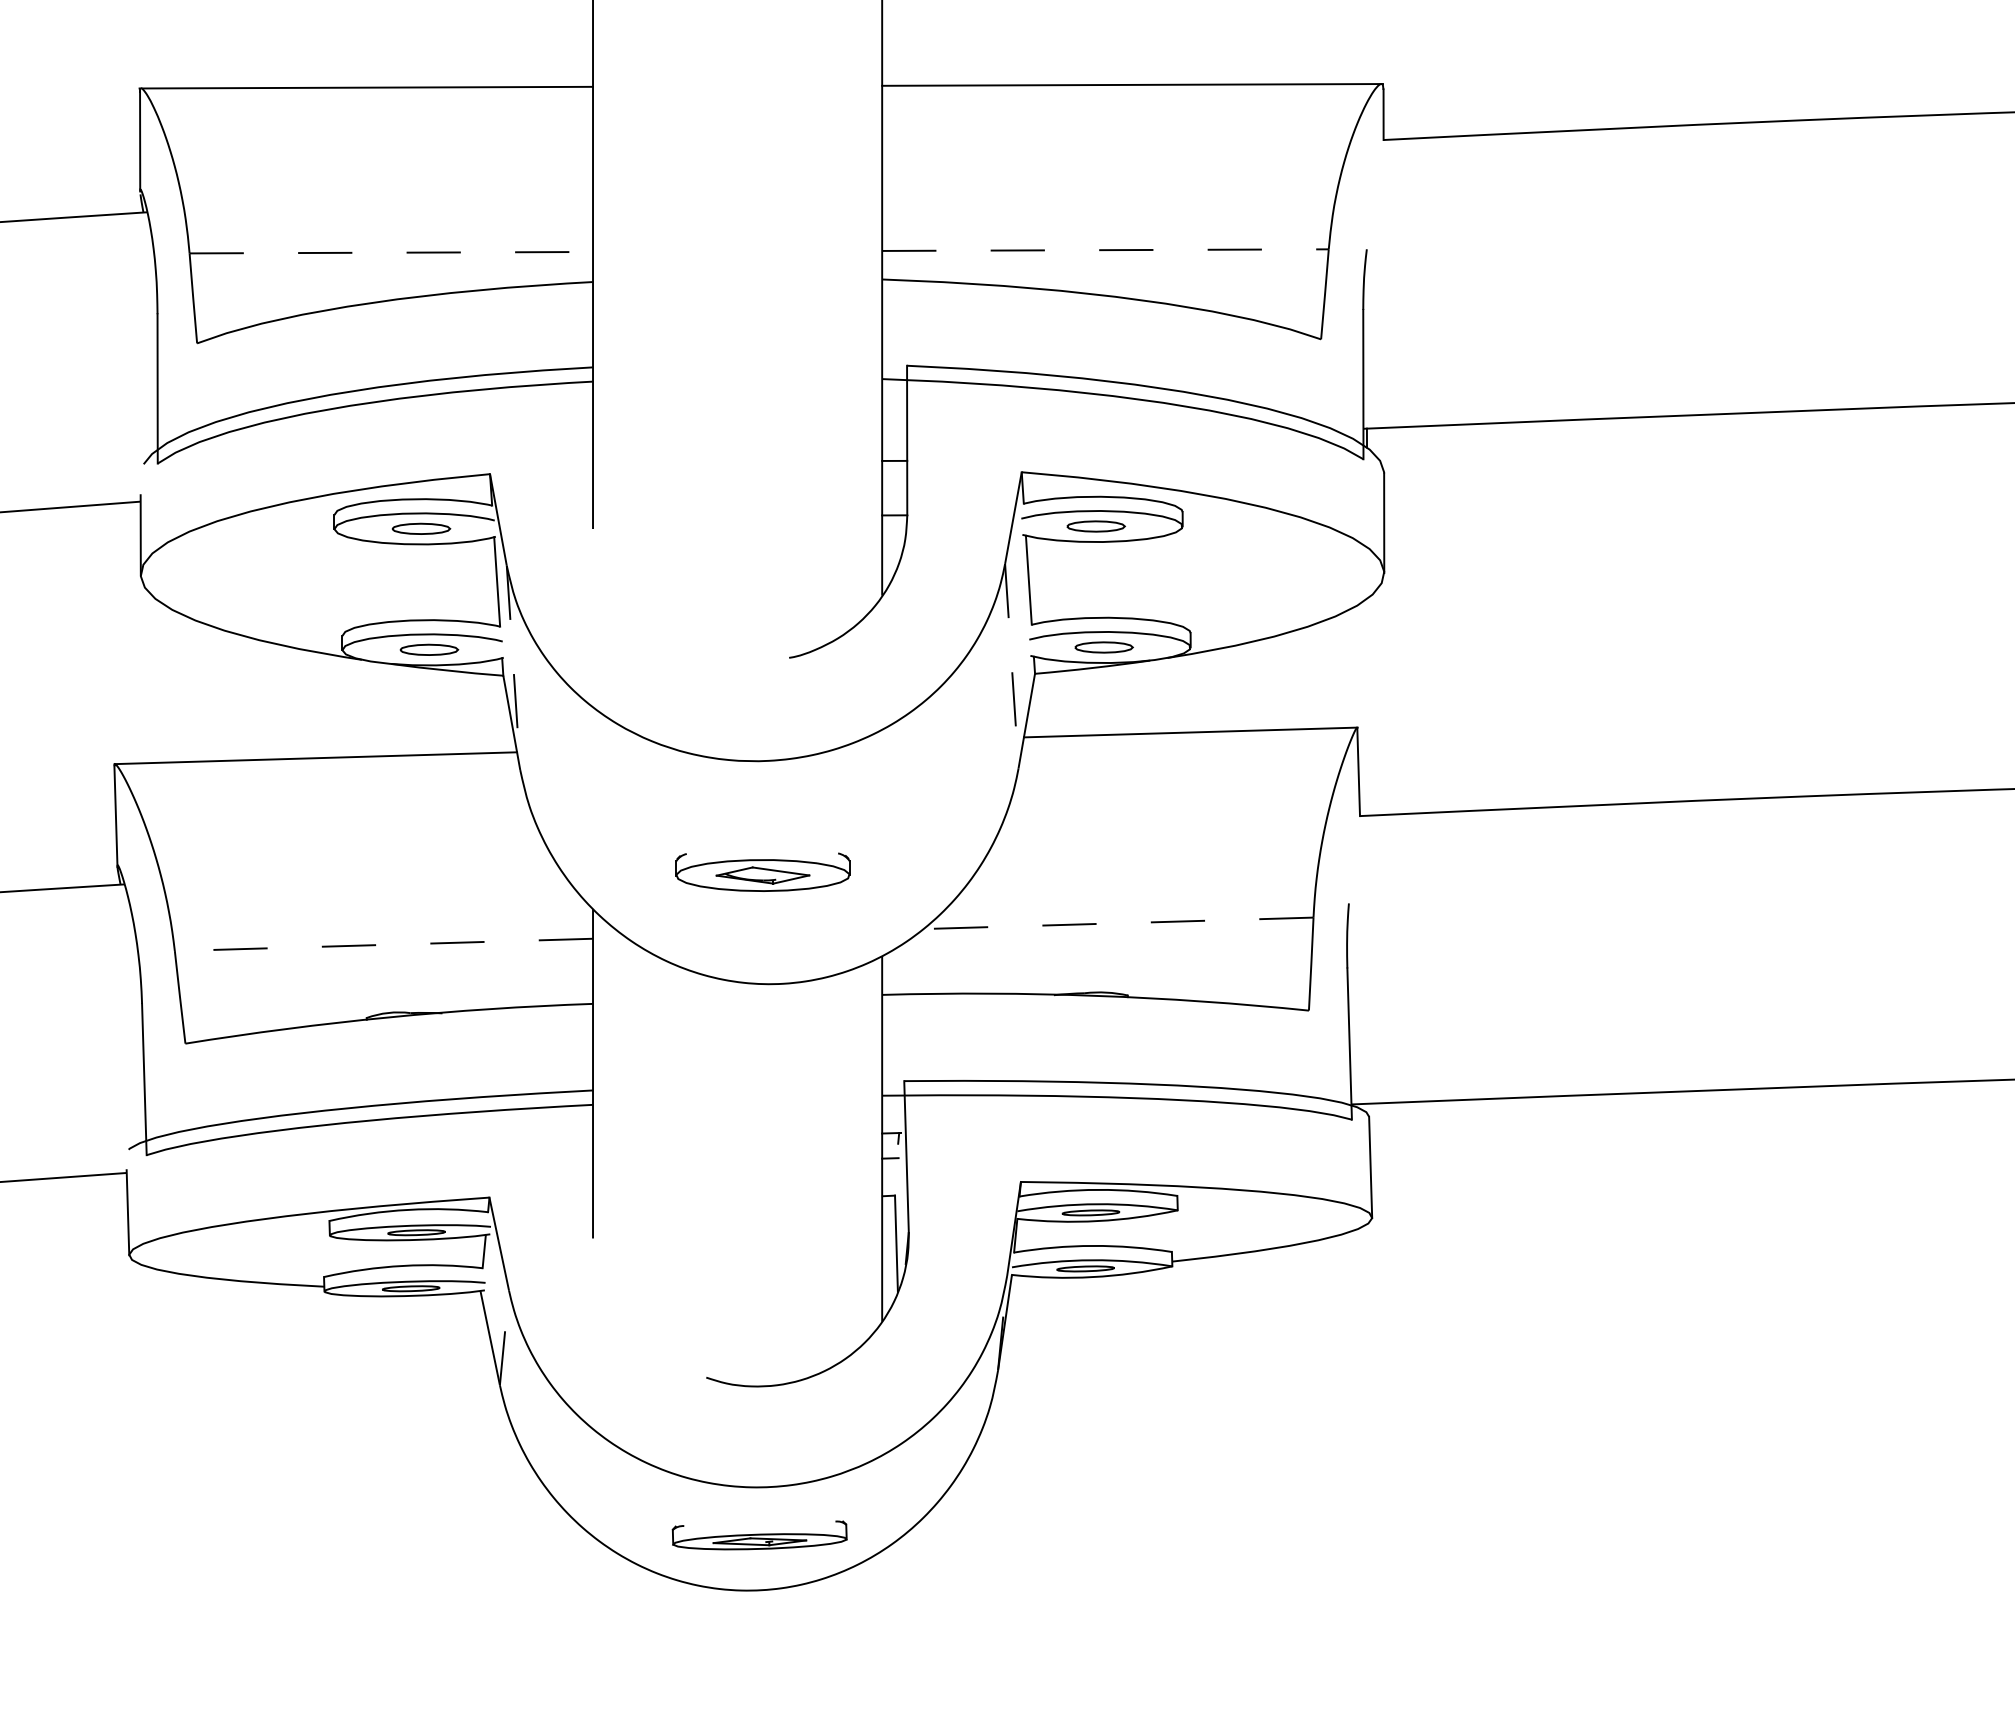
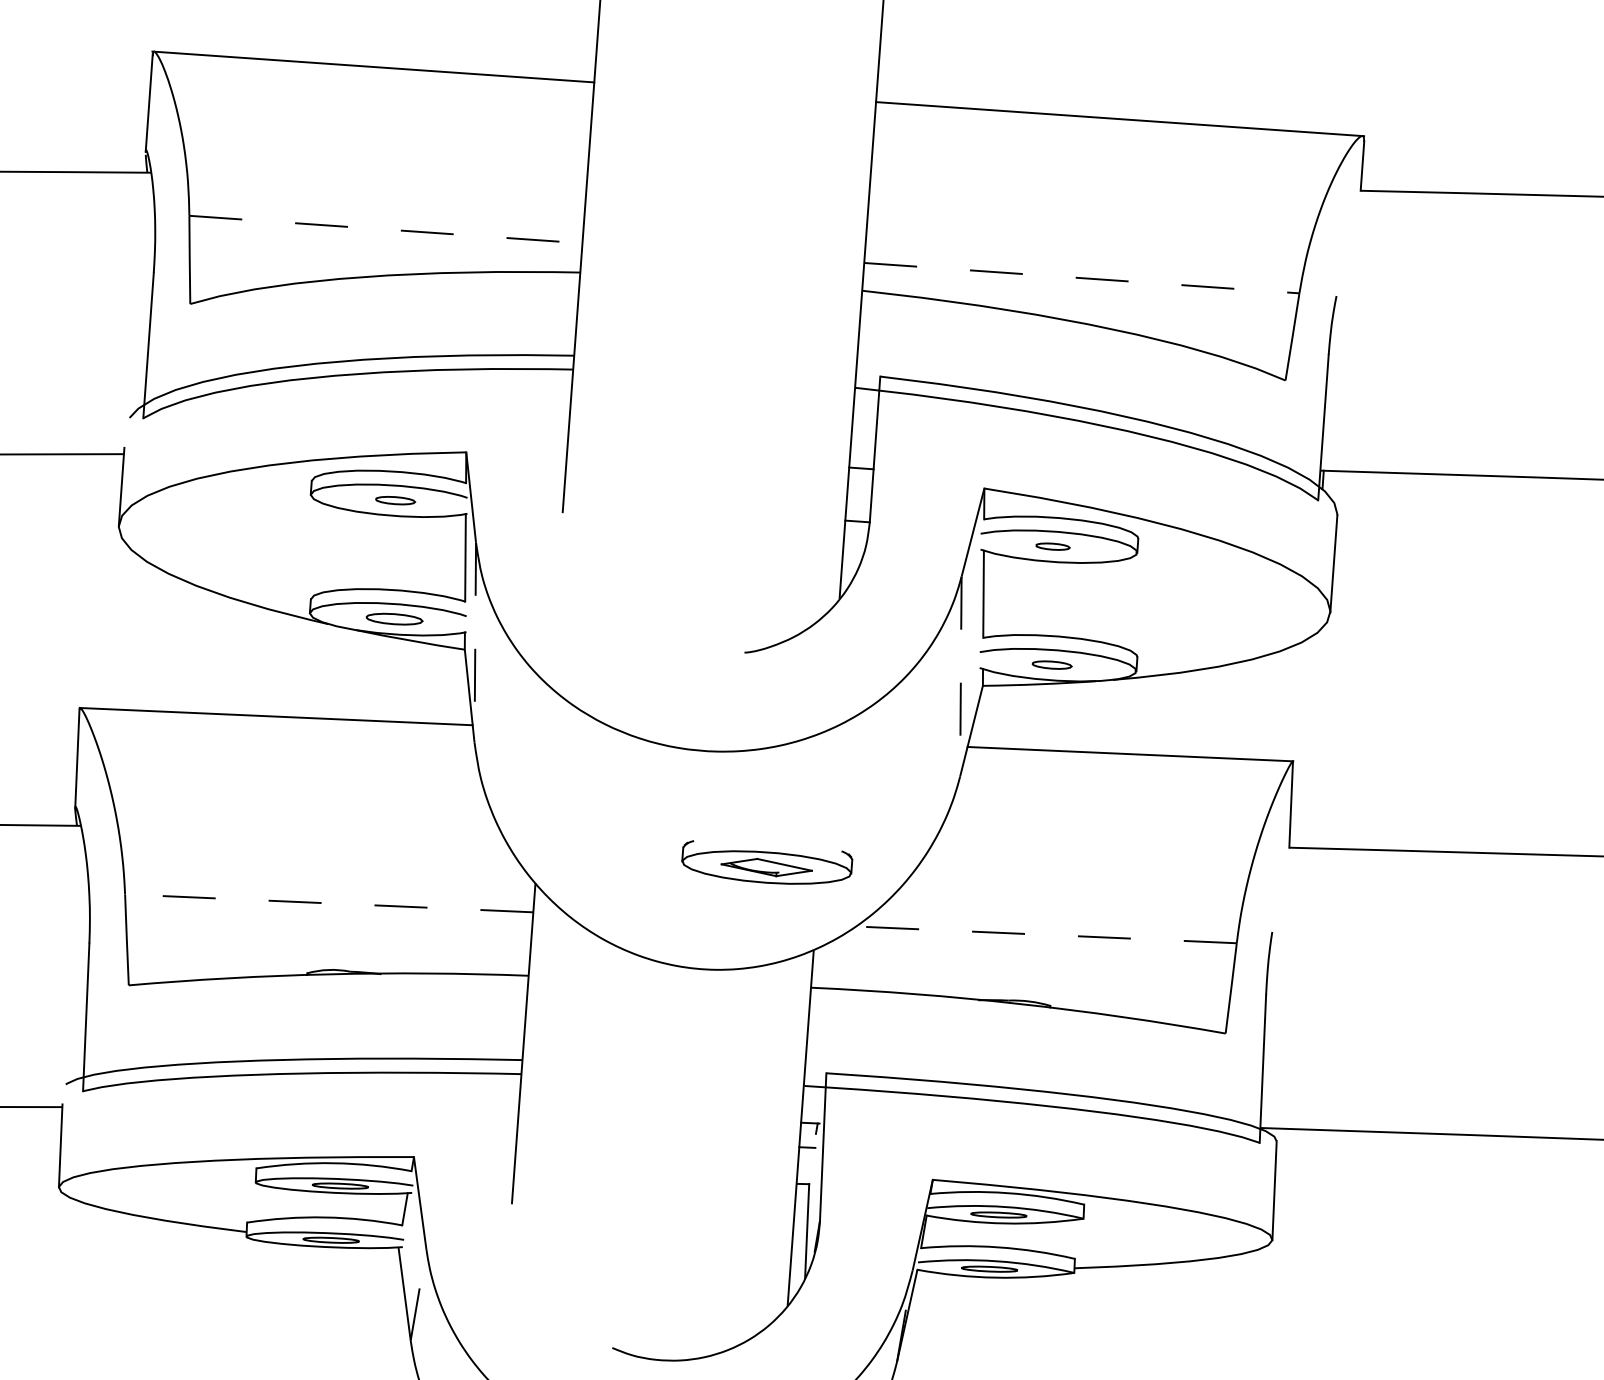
part: (1095, 526) -> (1052, 546), size x0.6
part: (421, 528) -> (395, 500), size x0.7
part: (1103, 647) -> (1051, 665), size x0.7
part: (762, 871) -> (766, 863), moved

